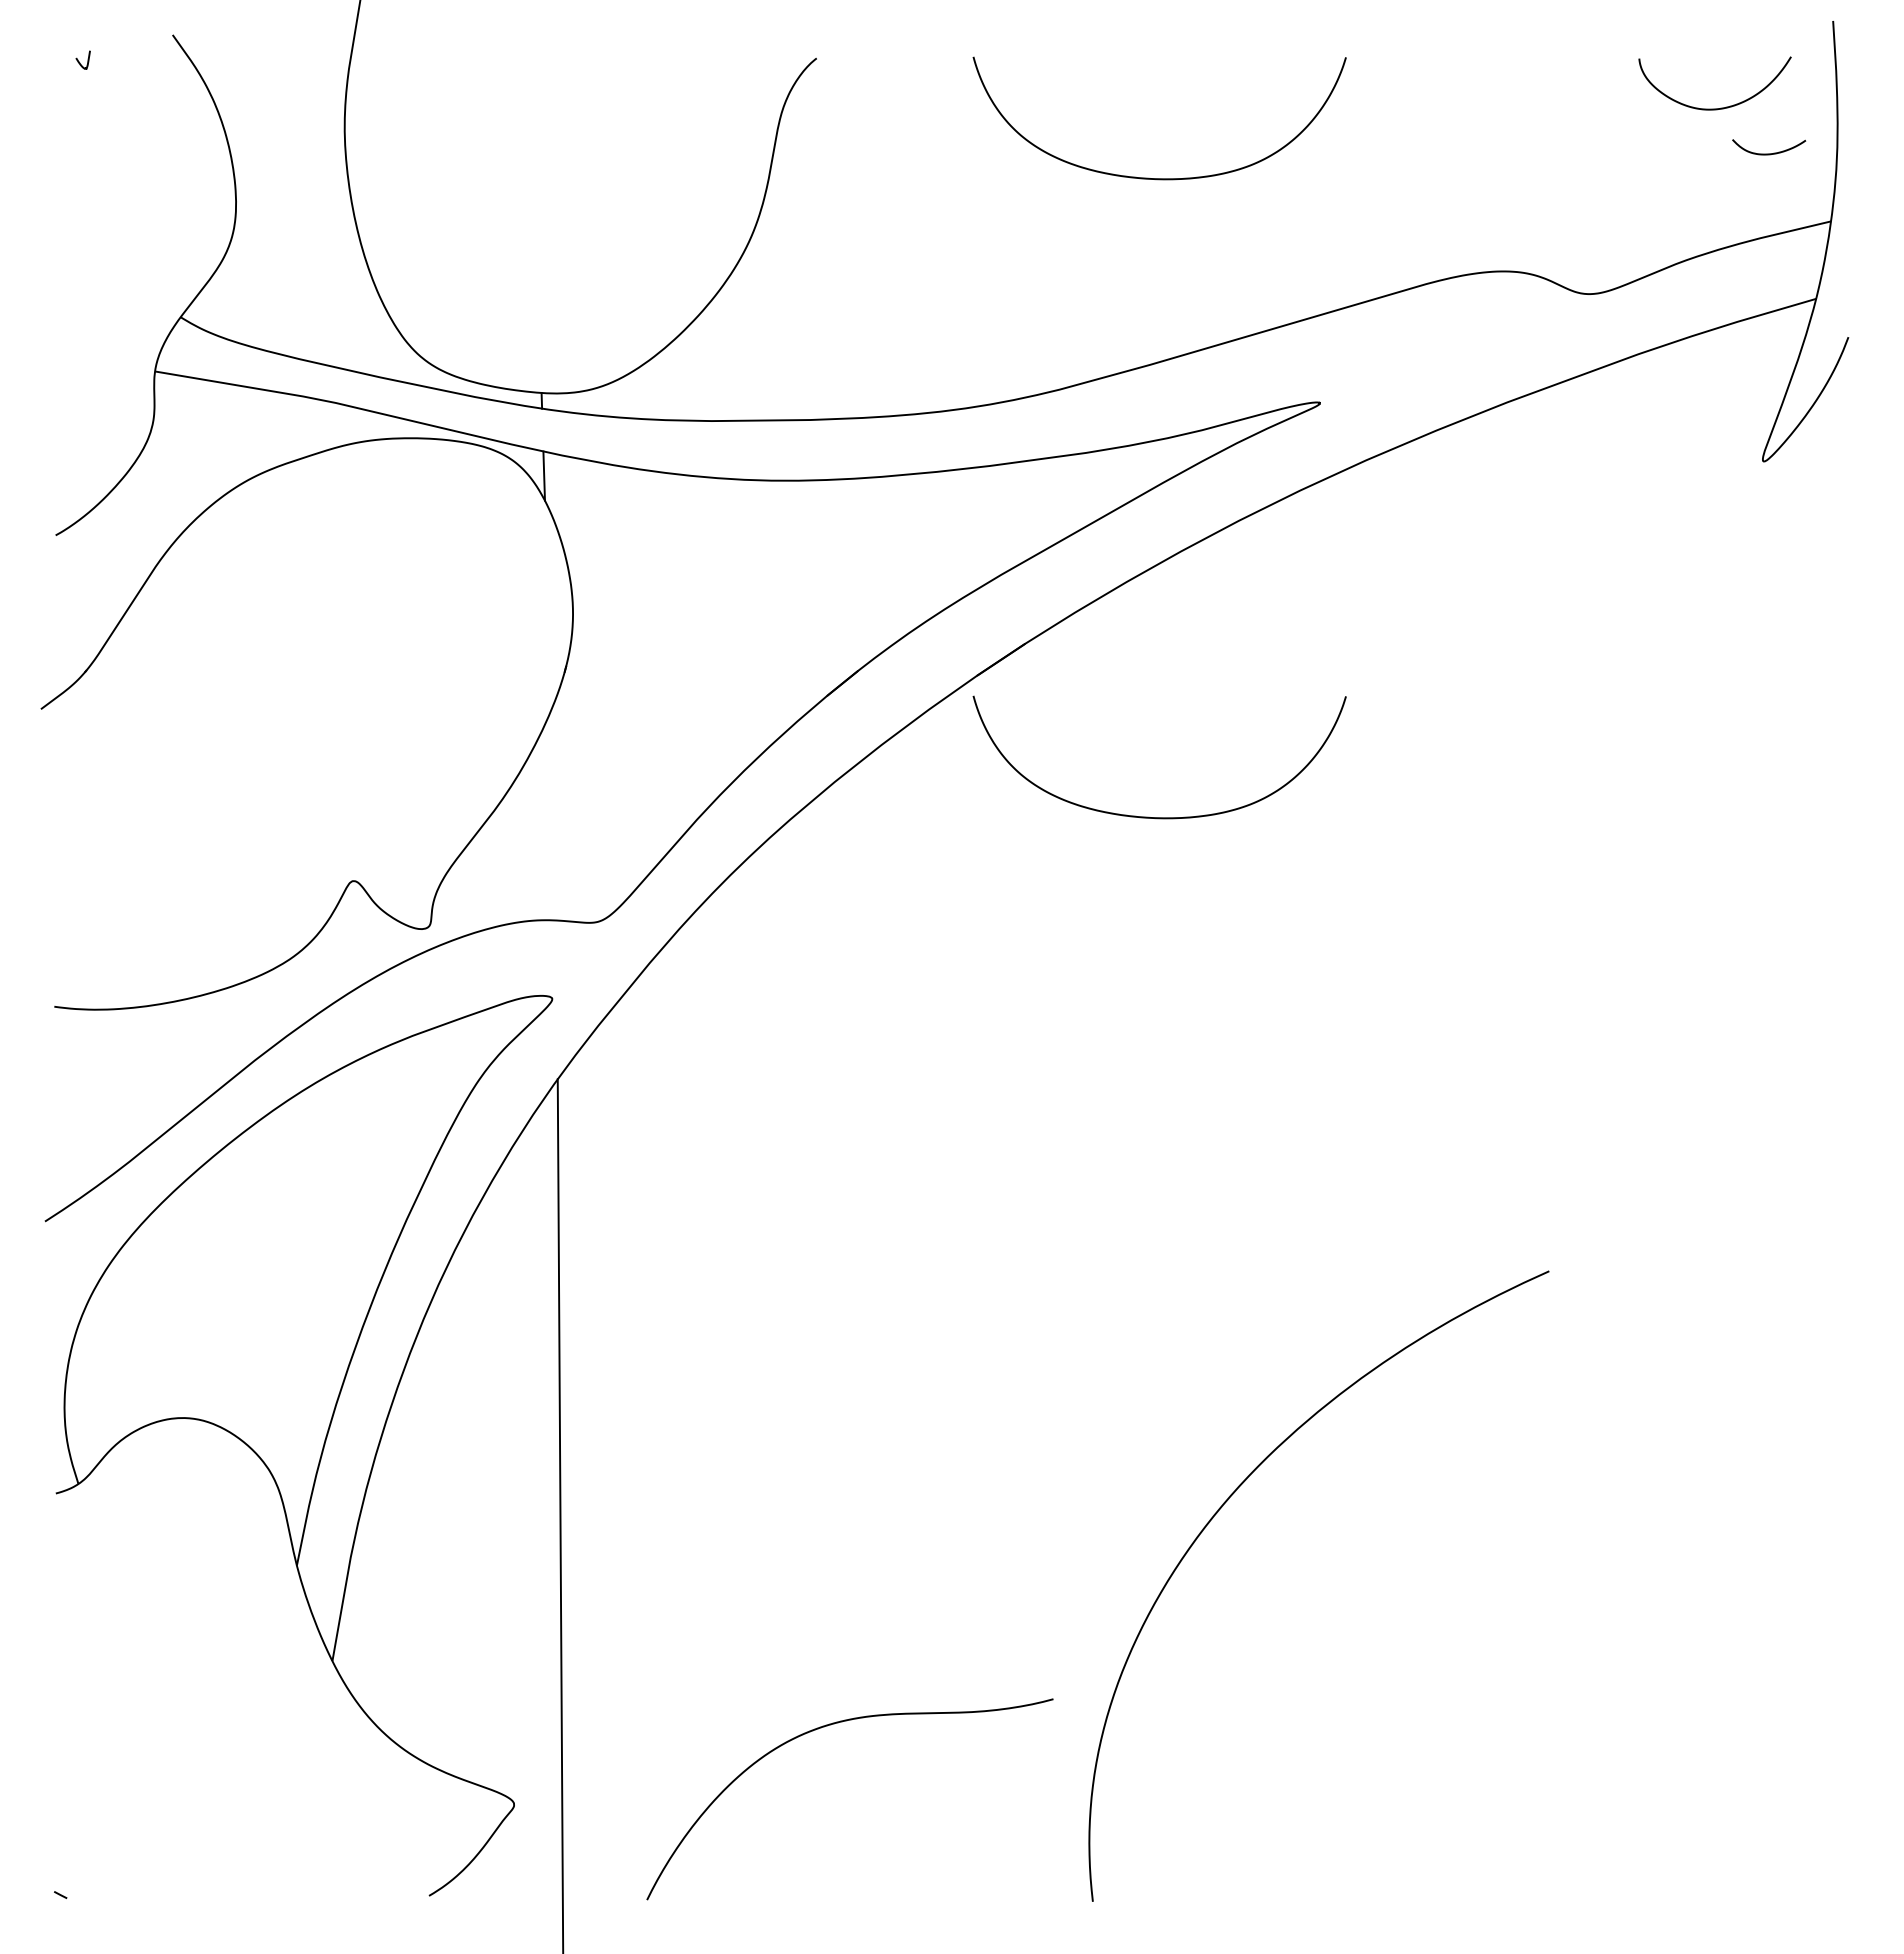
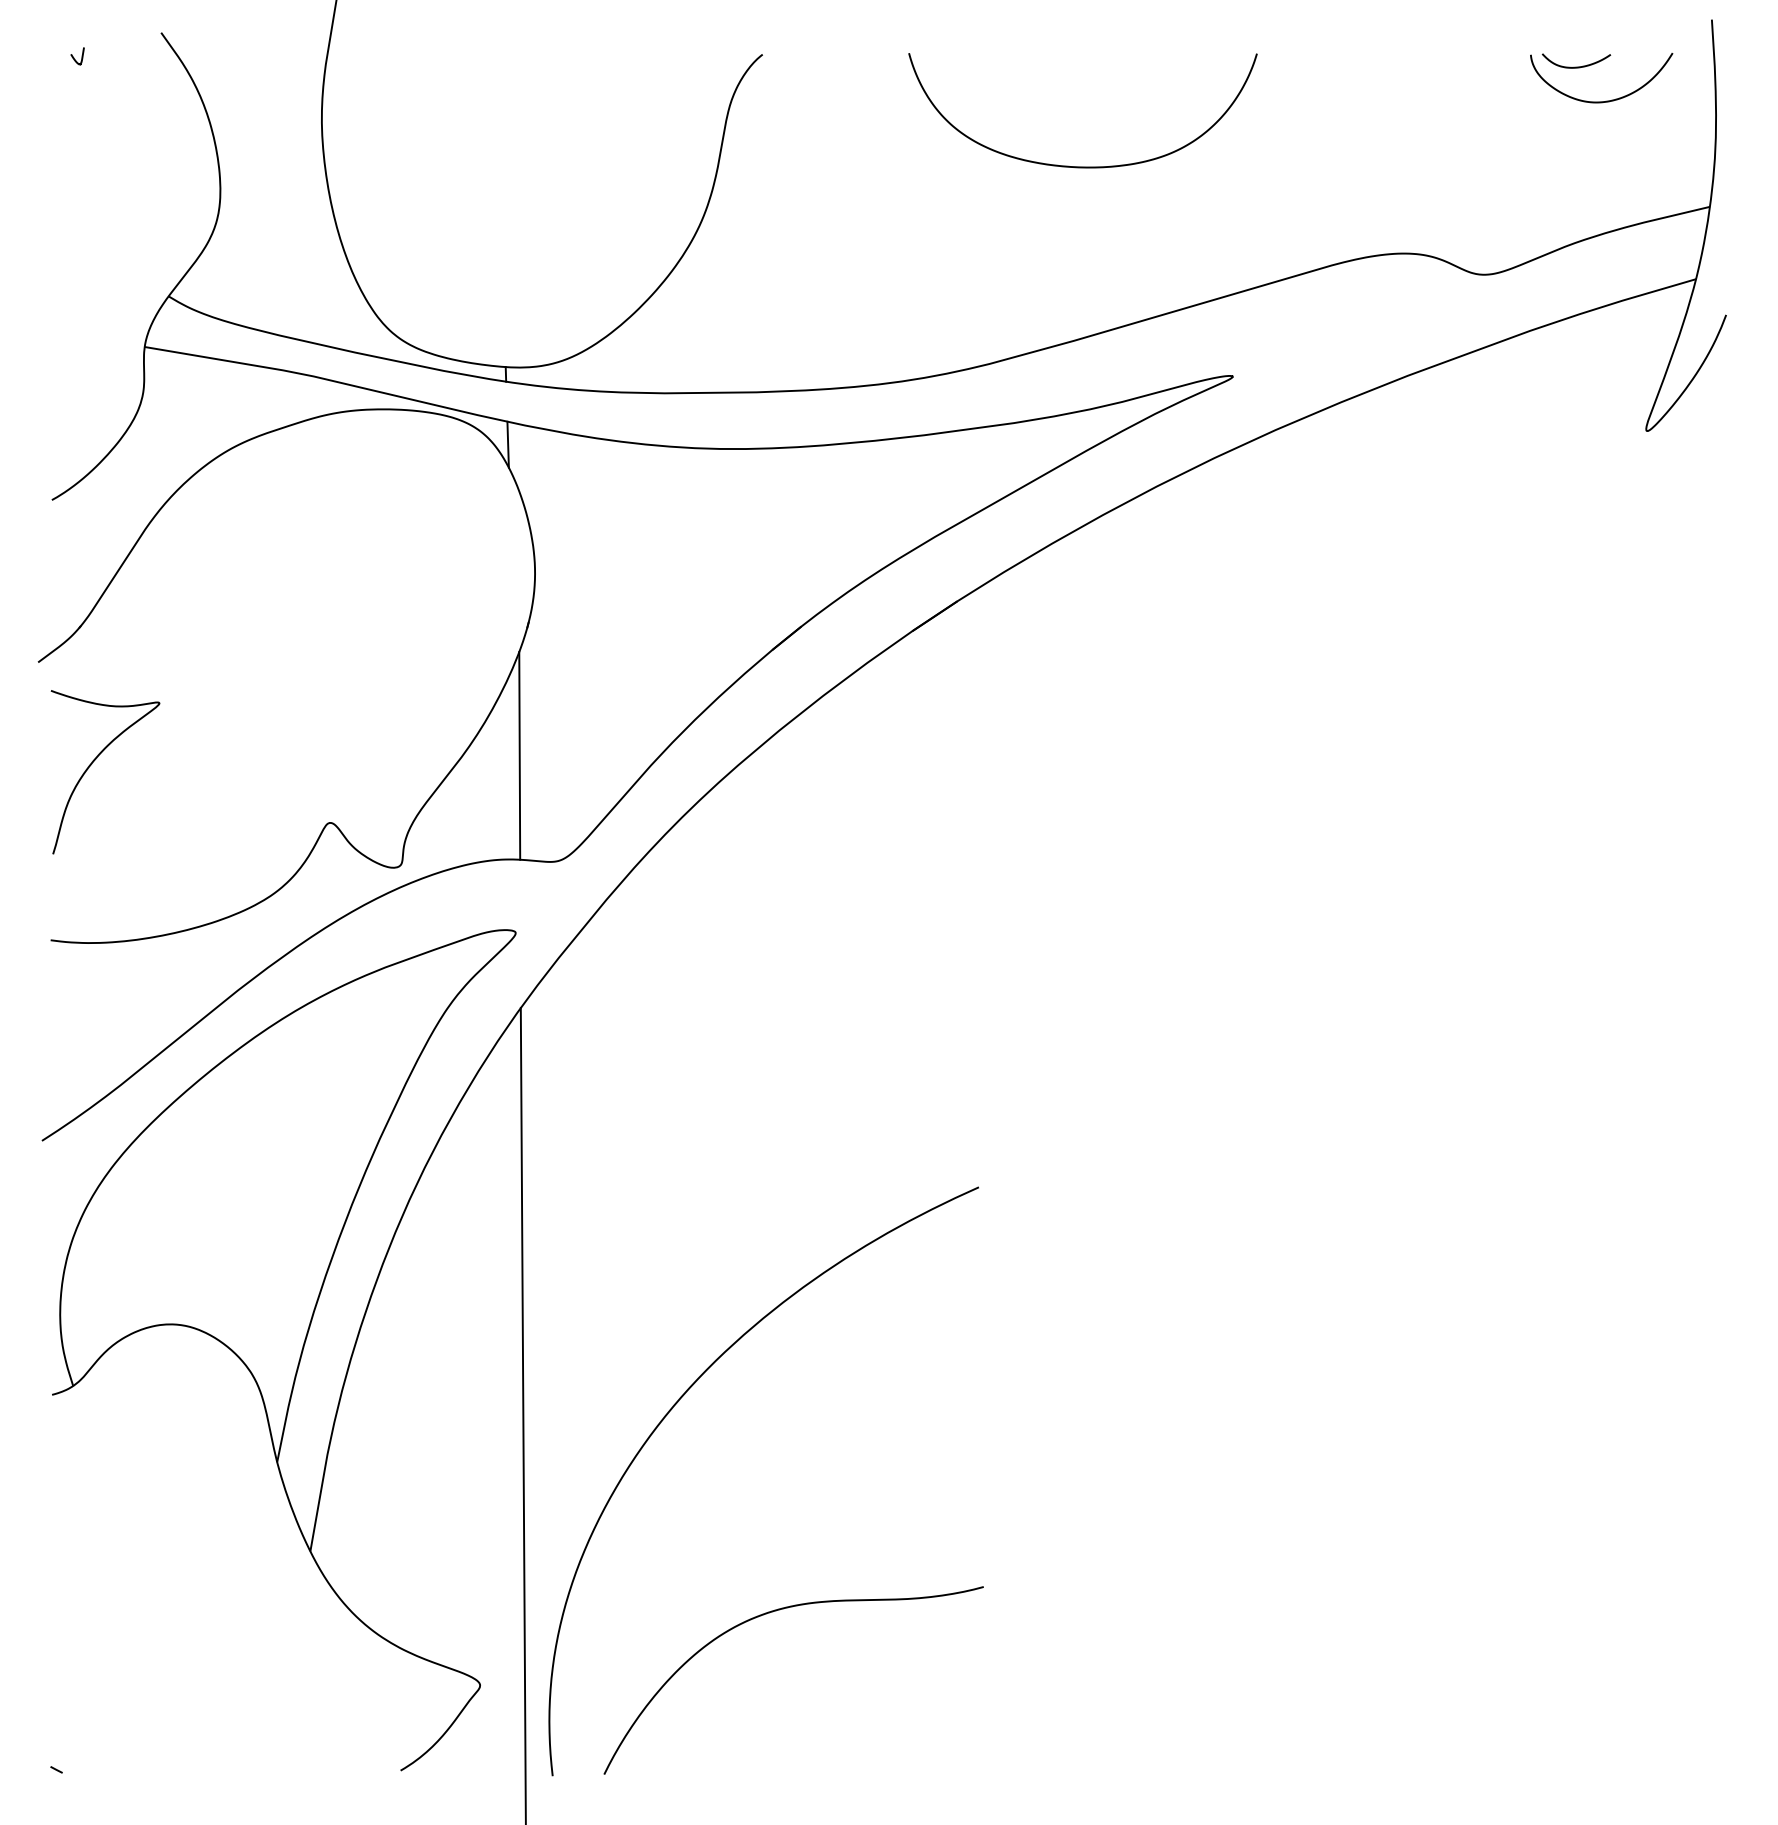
curve: (1769, 153) -> (1576, 66), moved
line: (556, 809) -> (519, 756), added
curve: (100, 816) -> (93, 762), added
curve: (1159, 817) -> (1082, 763), removed
curve: (1222, 1507) -> (673, 1407), moved

